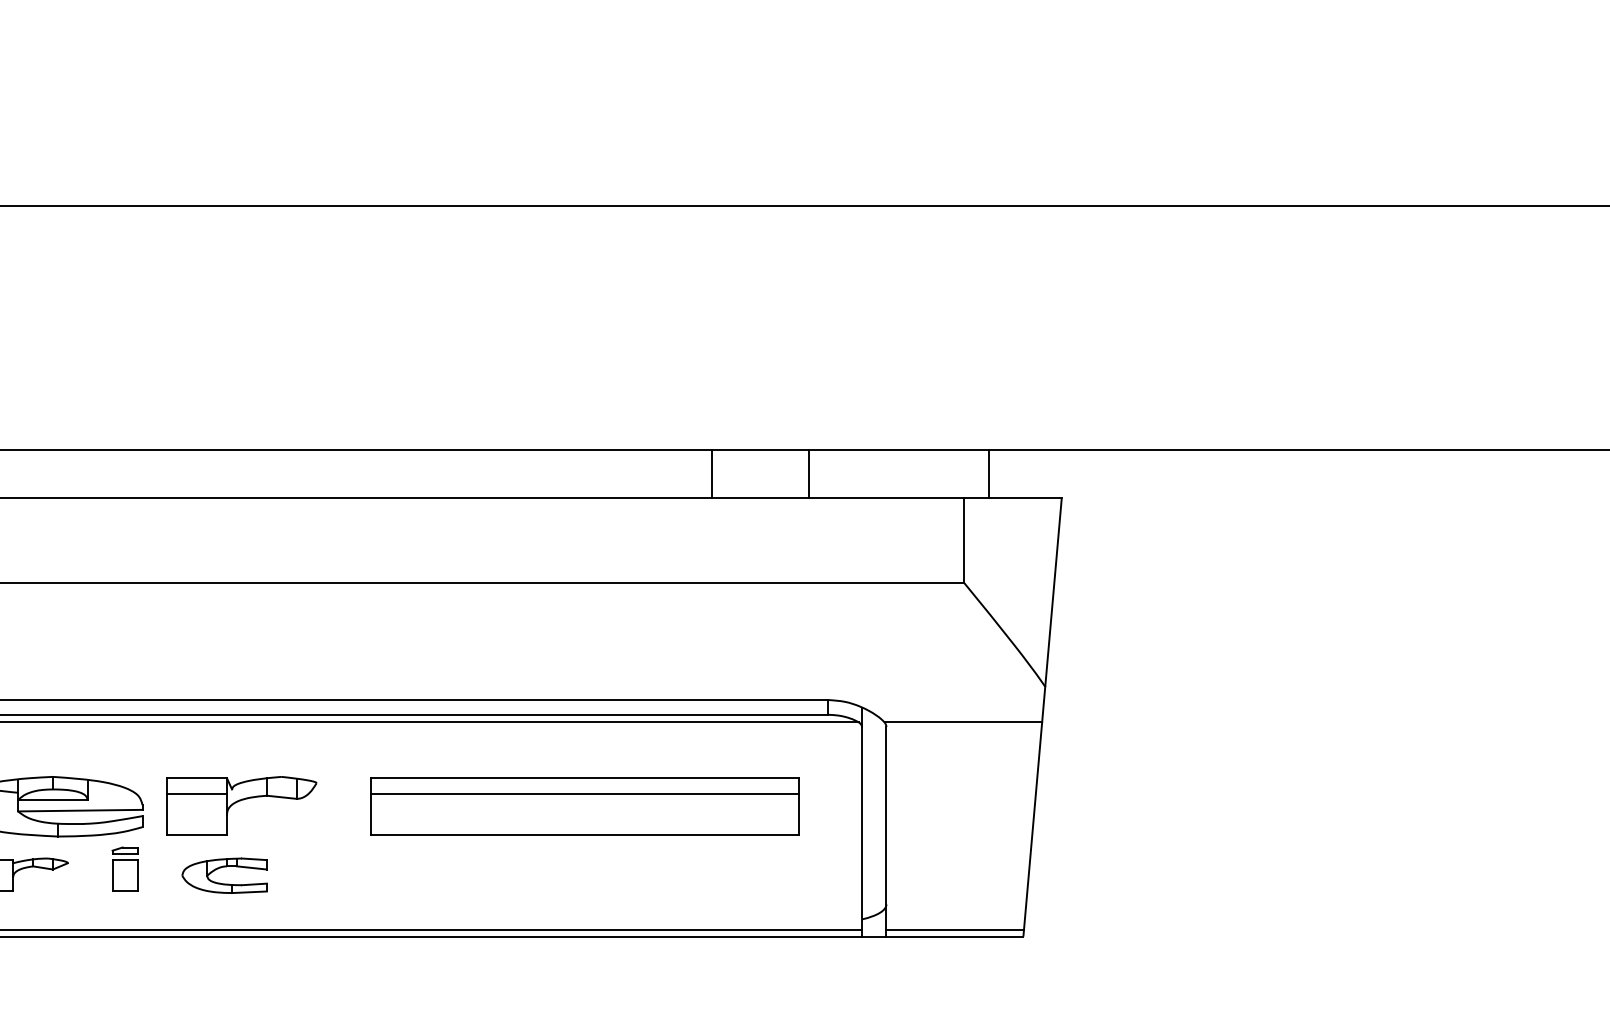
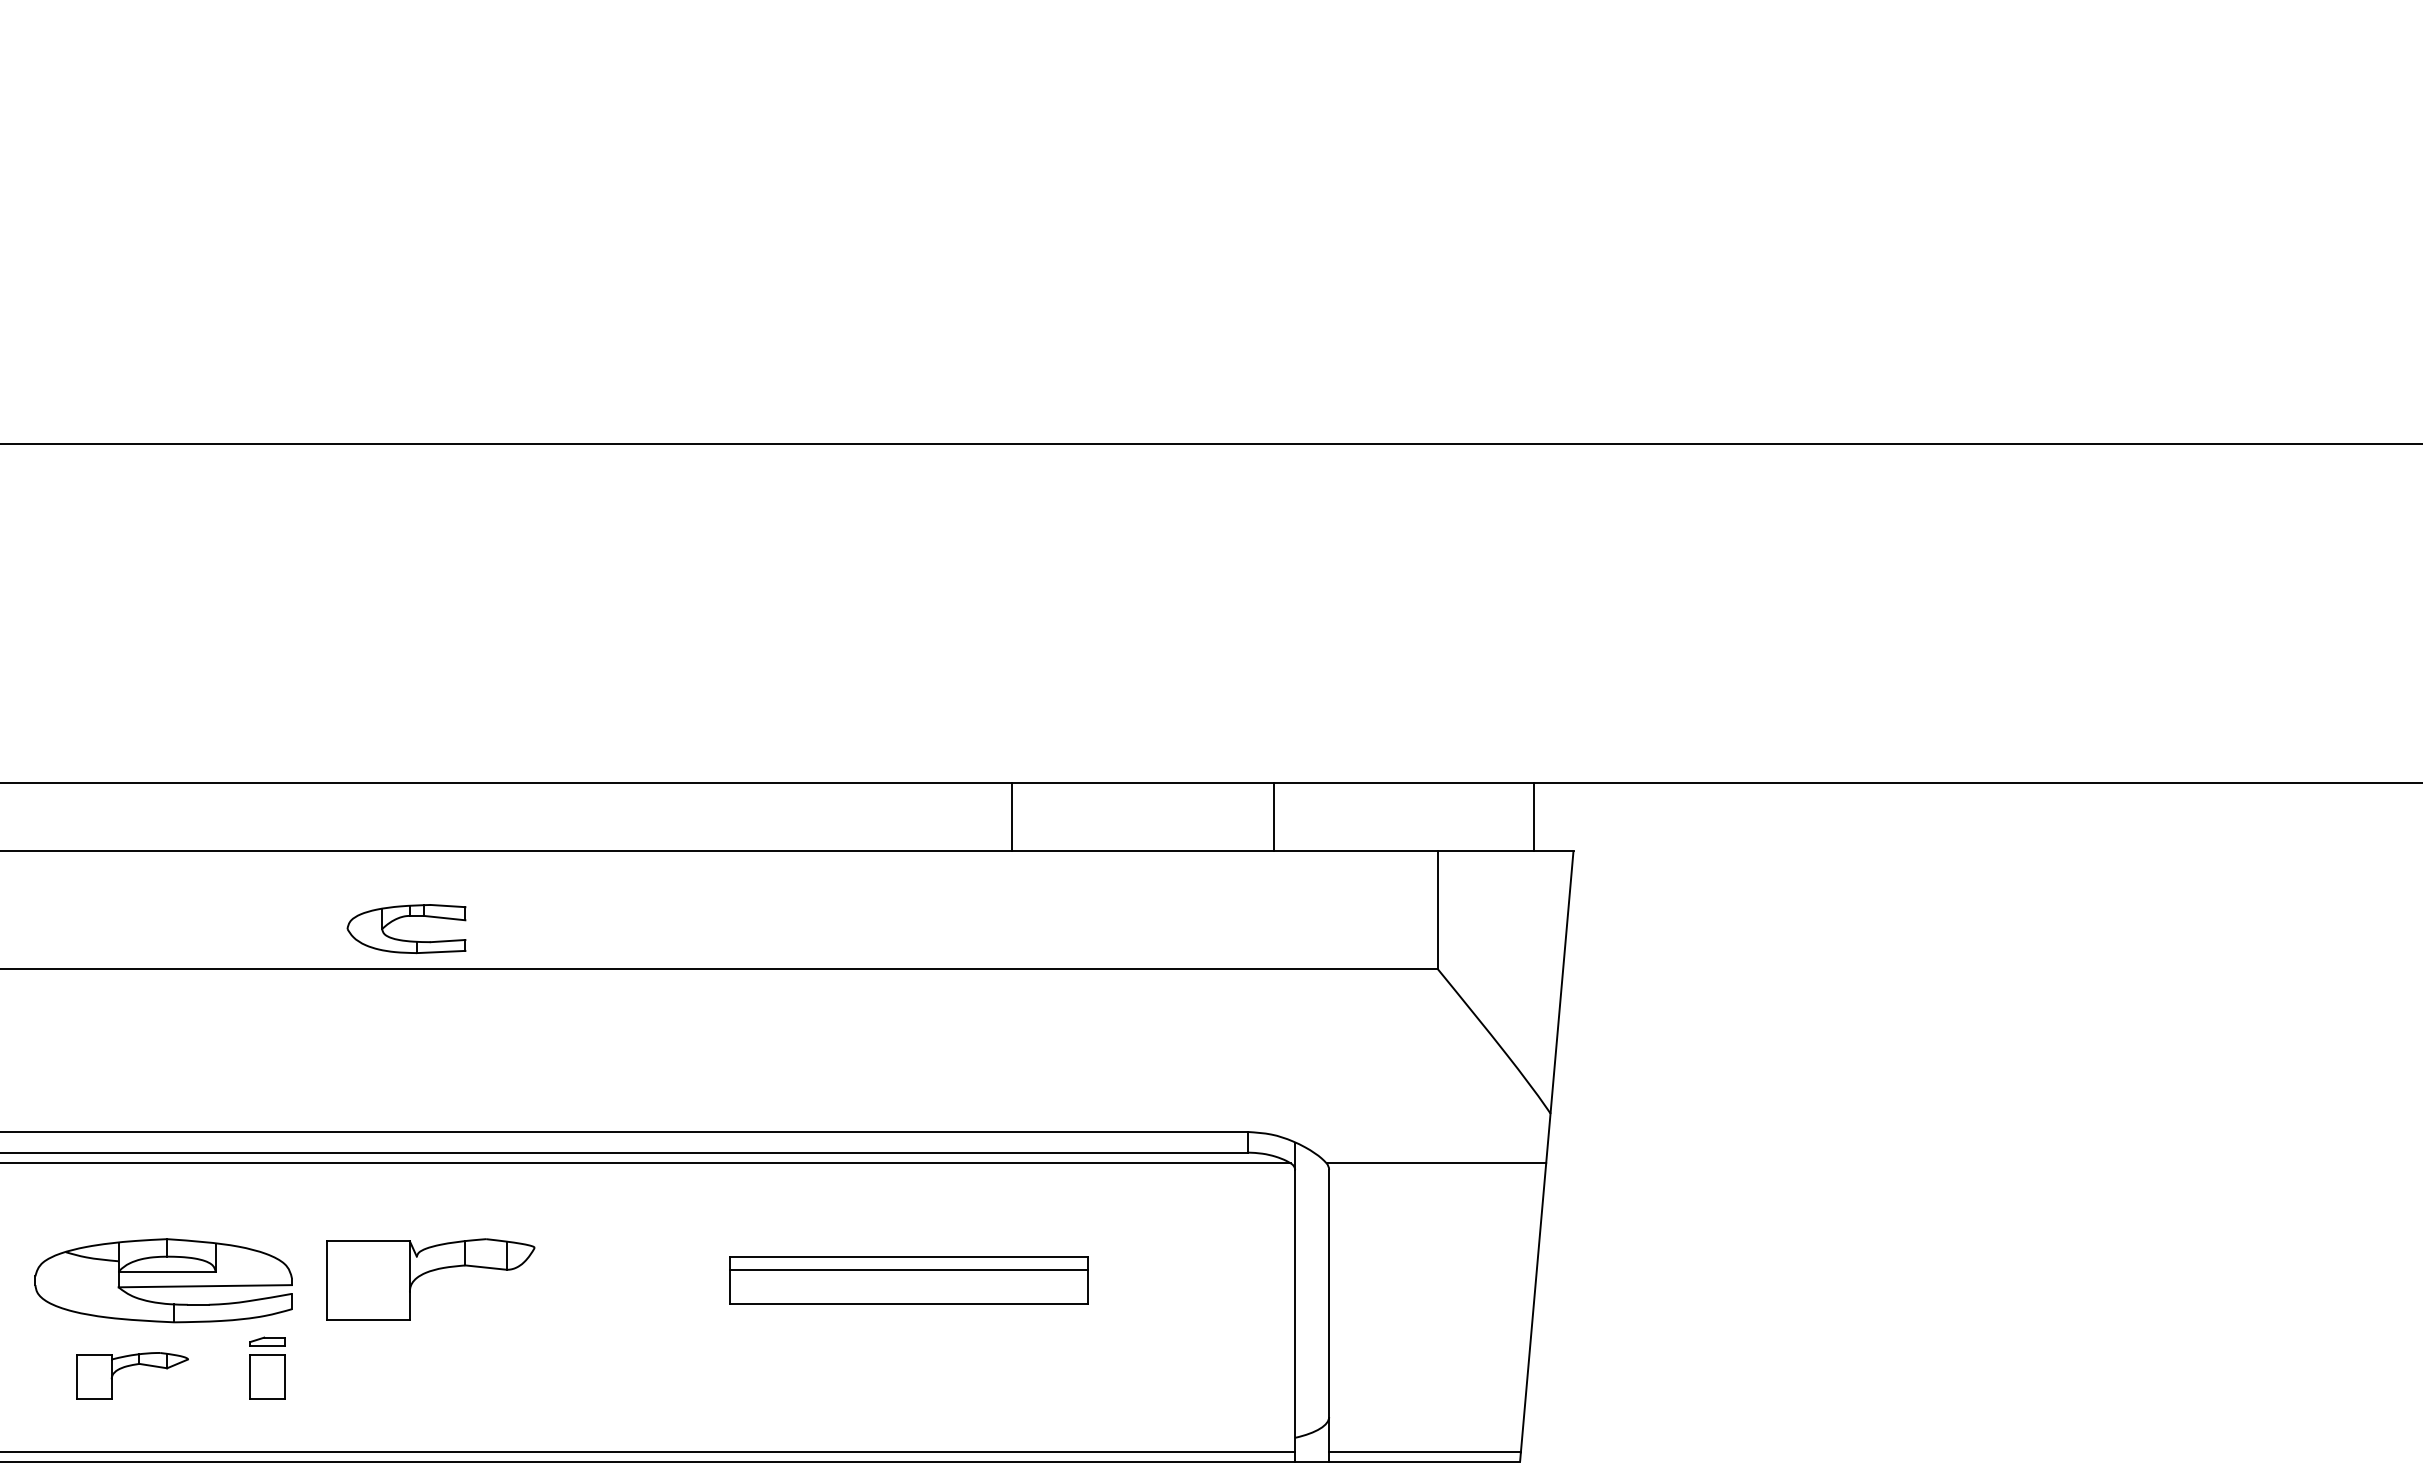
line: (712, 473) -> (1011, 816), moved
line: (809, 473) -> (1274, 816), moved
line: (988, 473) -> (1533, 816), moved
line: (196, 794) -> (367, 1263), removed
part: (584, 806) -> (908, 1280), size x0.6
part: (223, 883) -> (404, 939), moved

